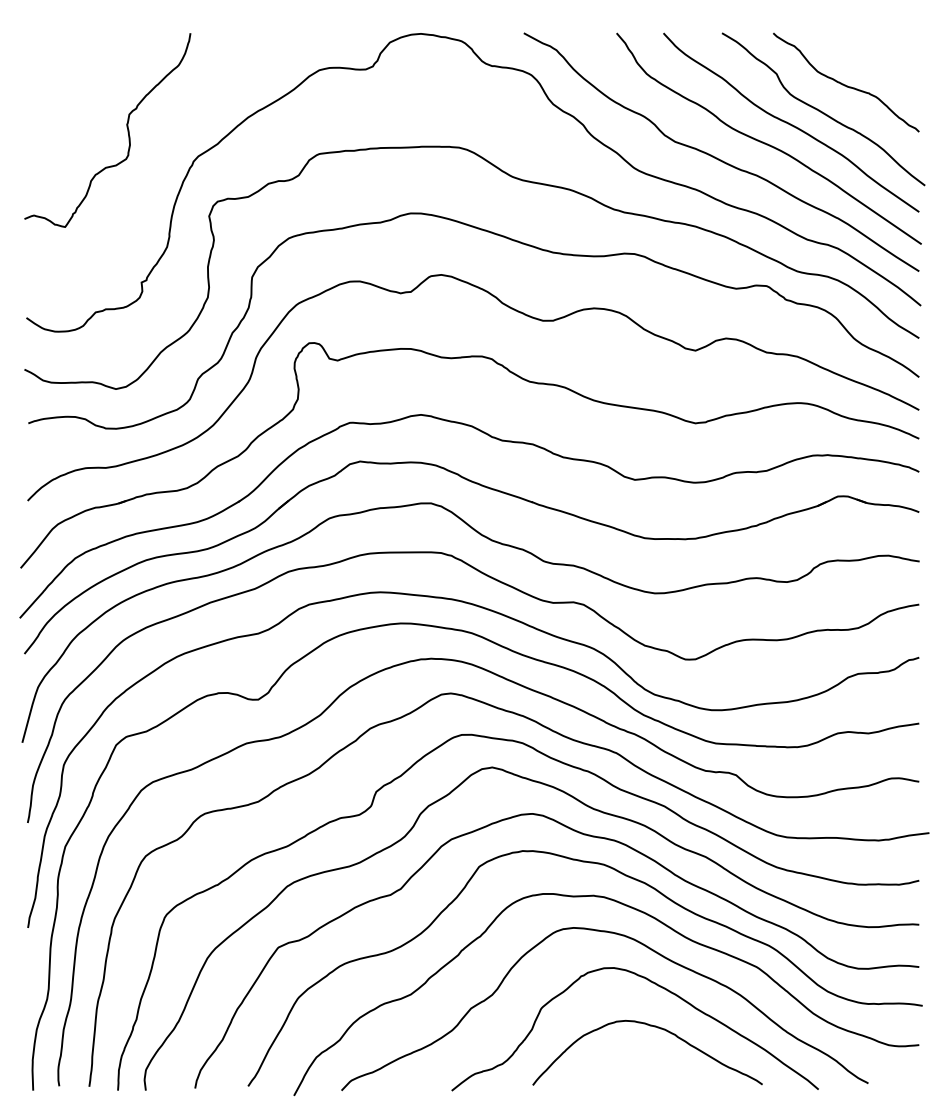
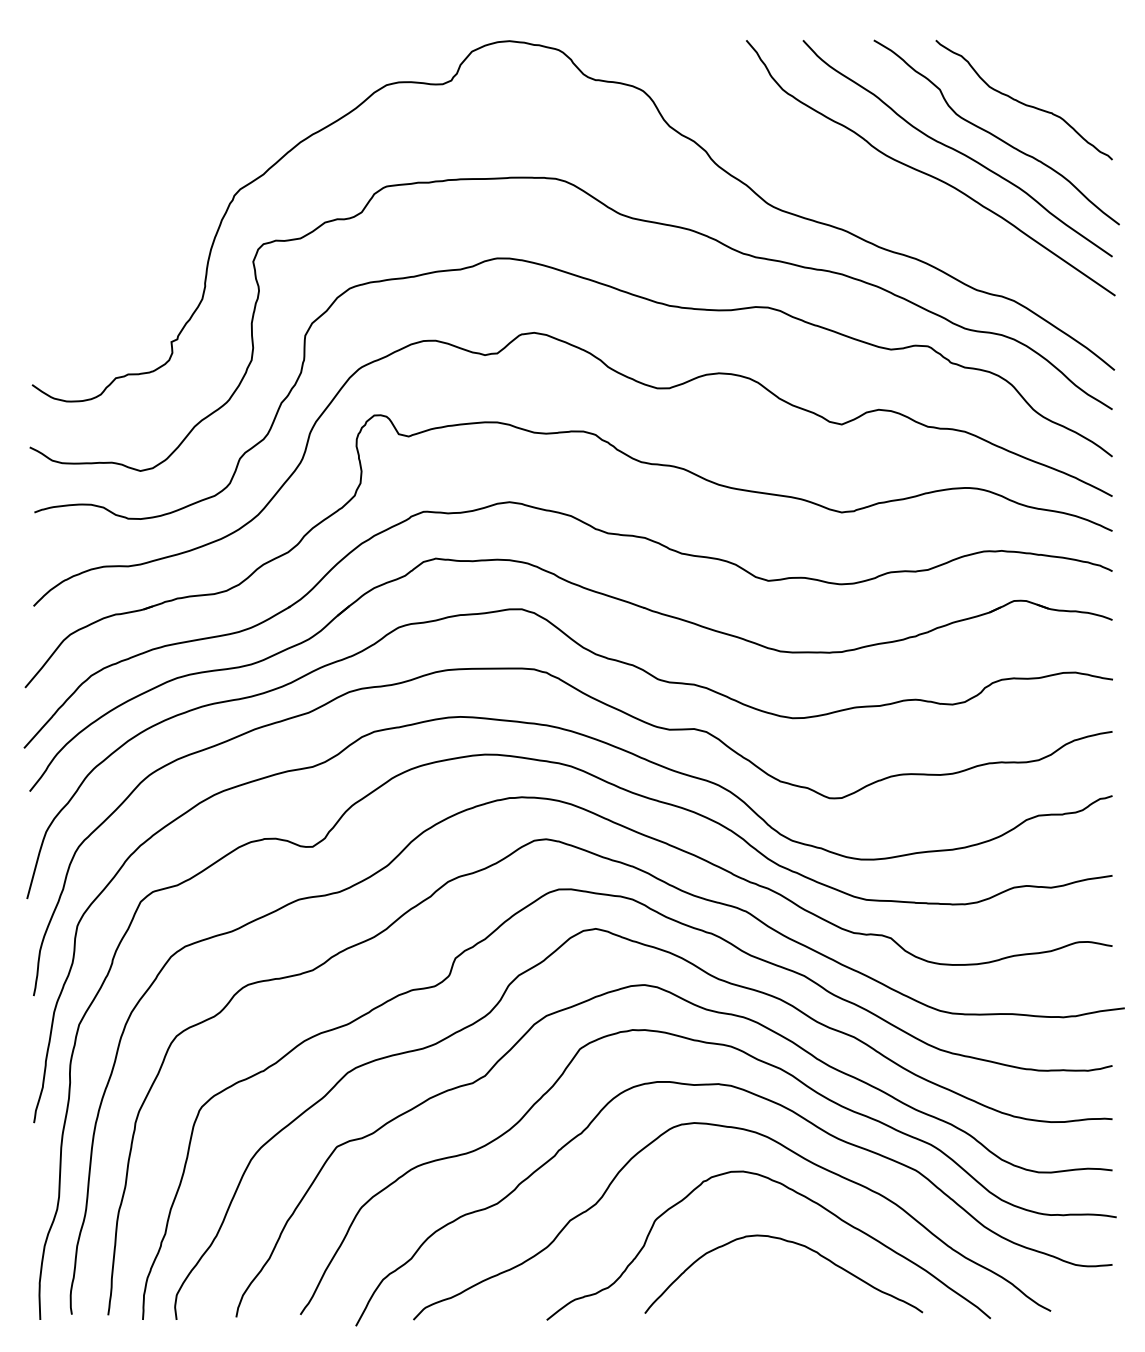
curve: (126, 127) -> (153, 154), removed
curve: (717, 157) -> (868, 190), removed

